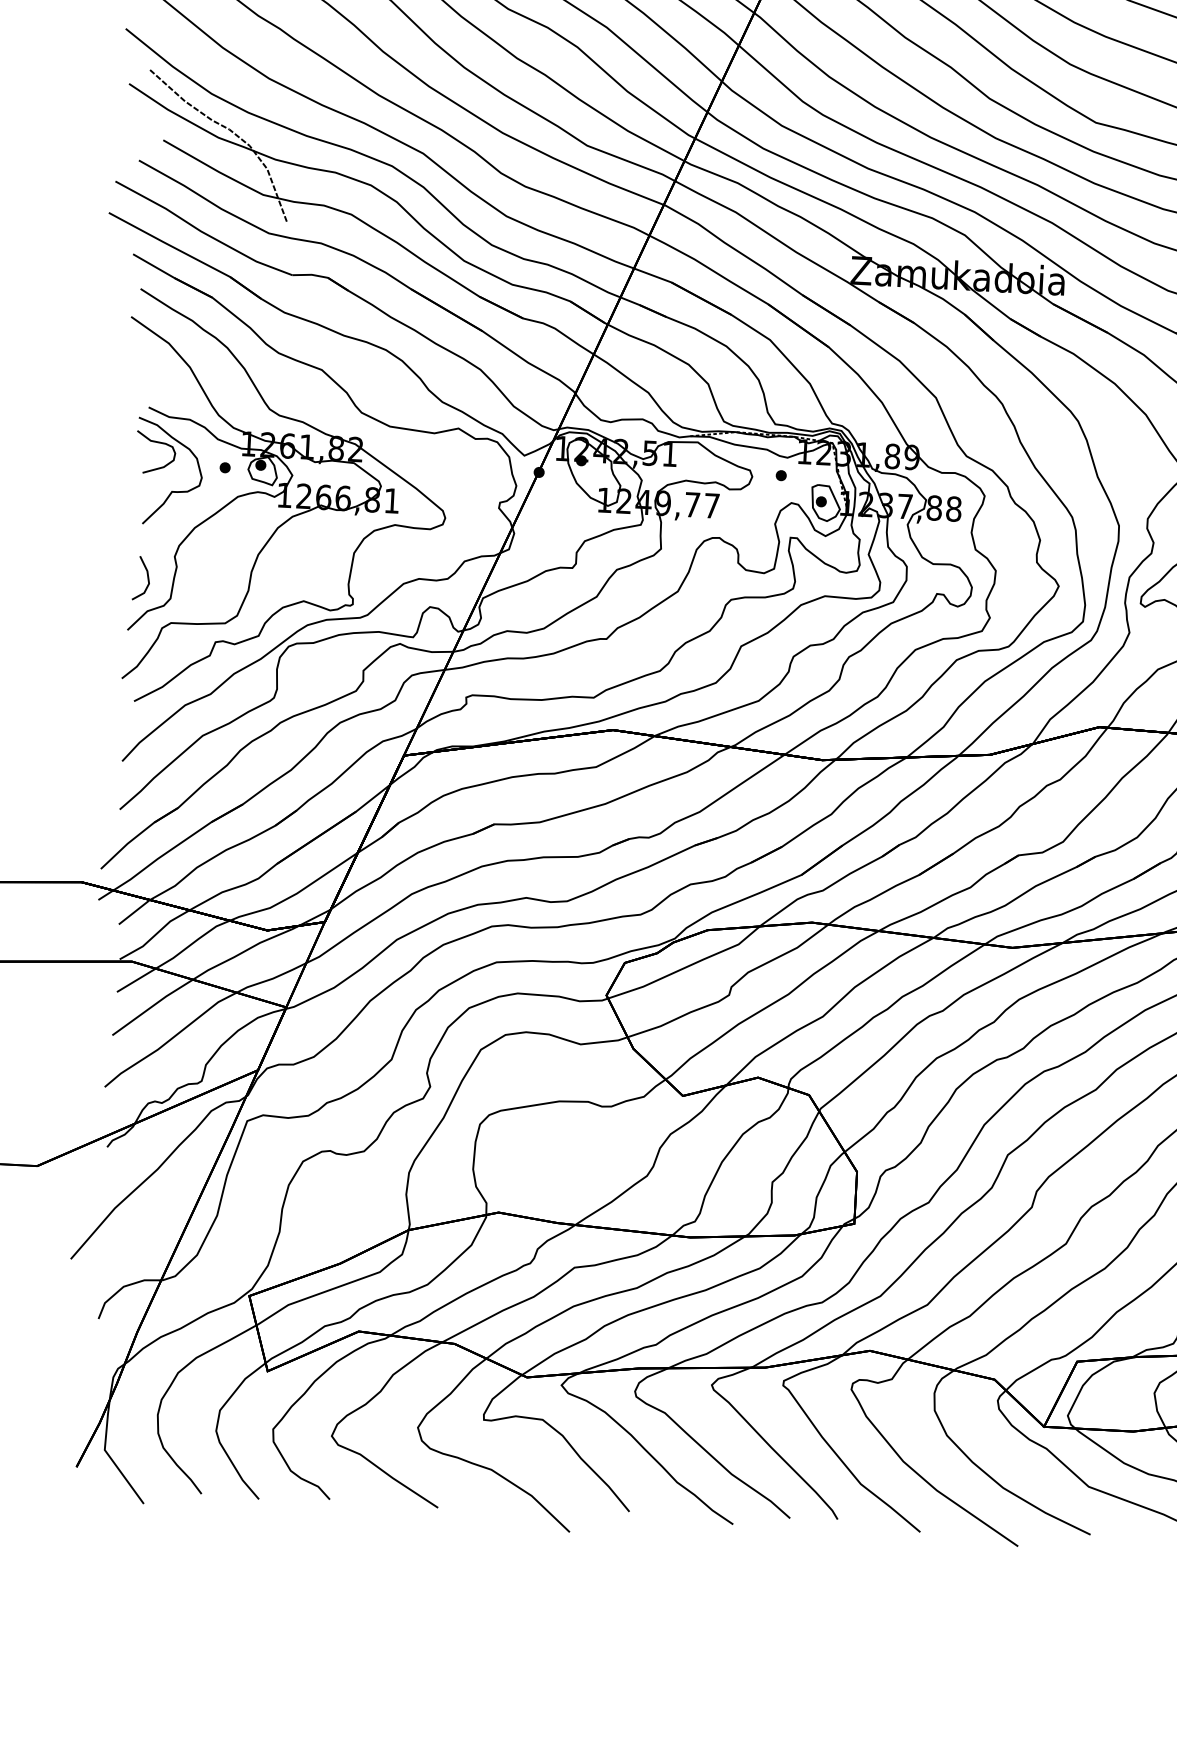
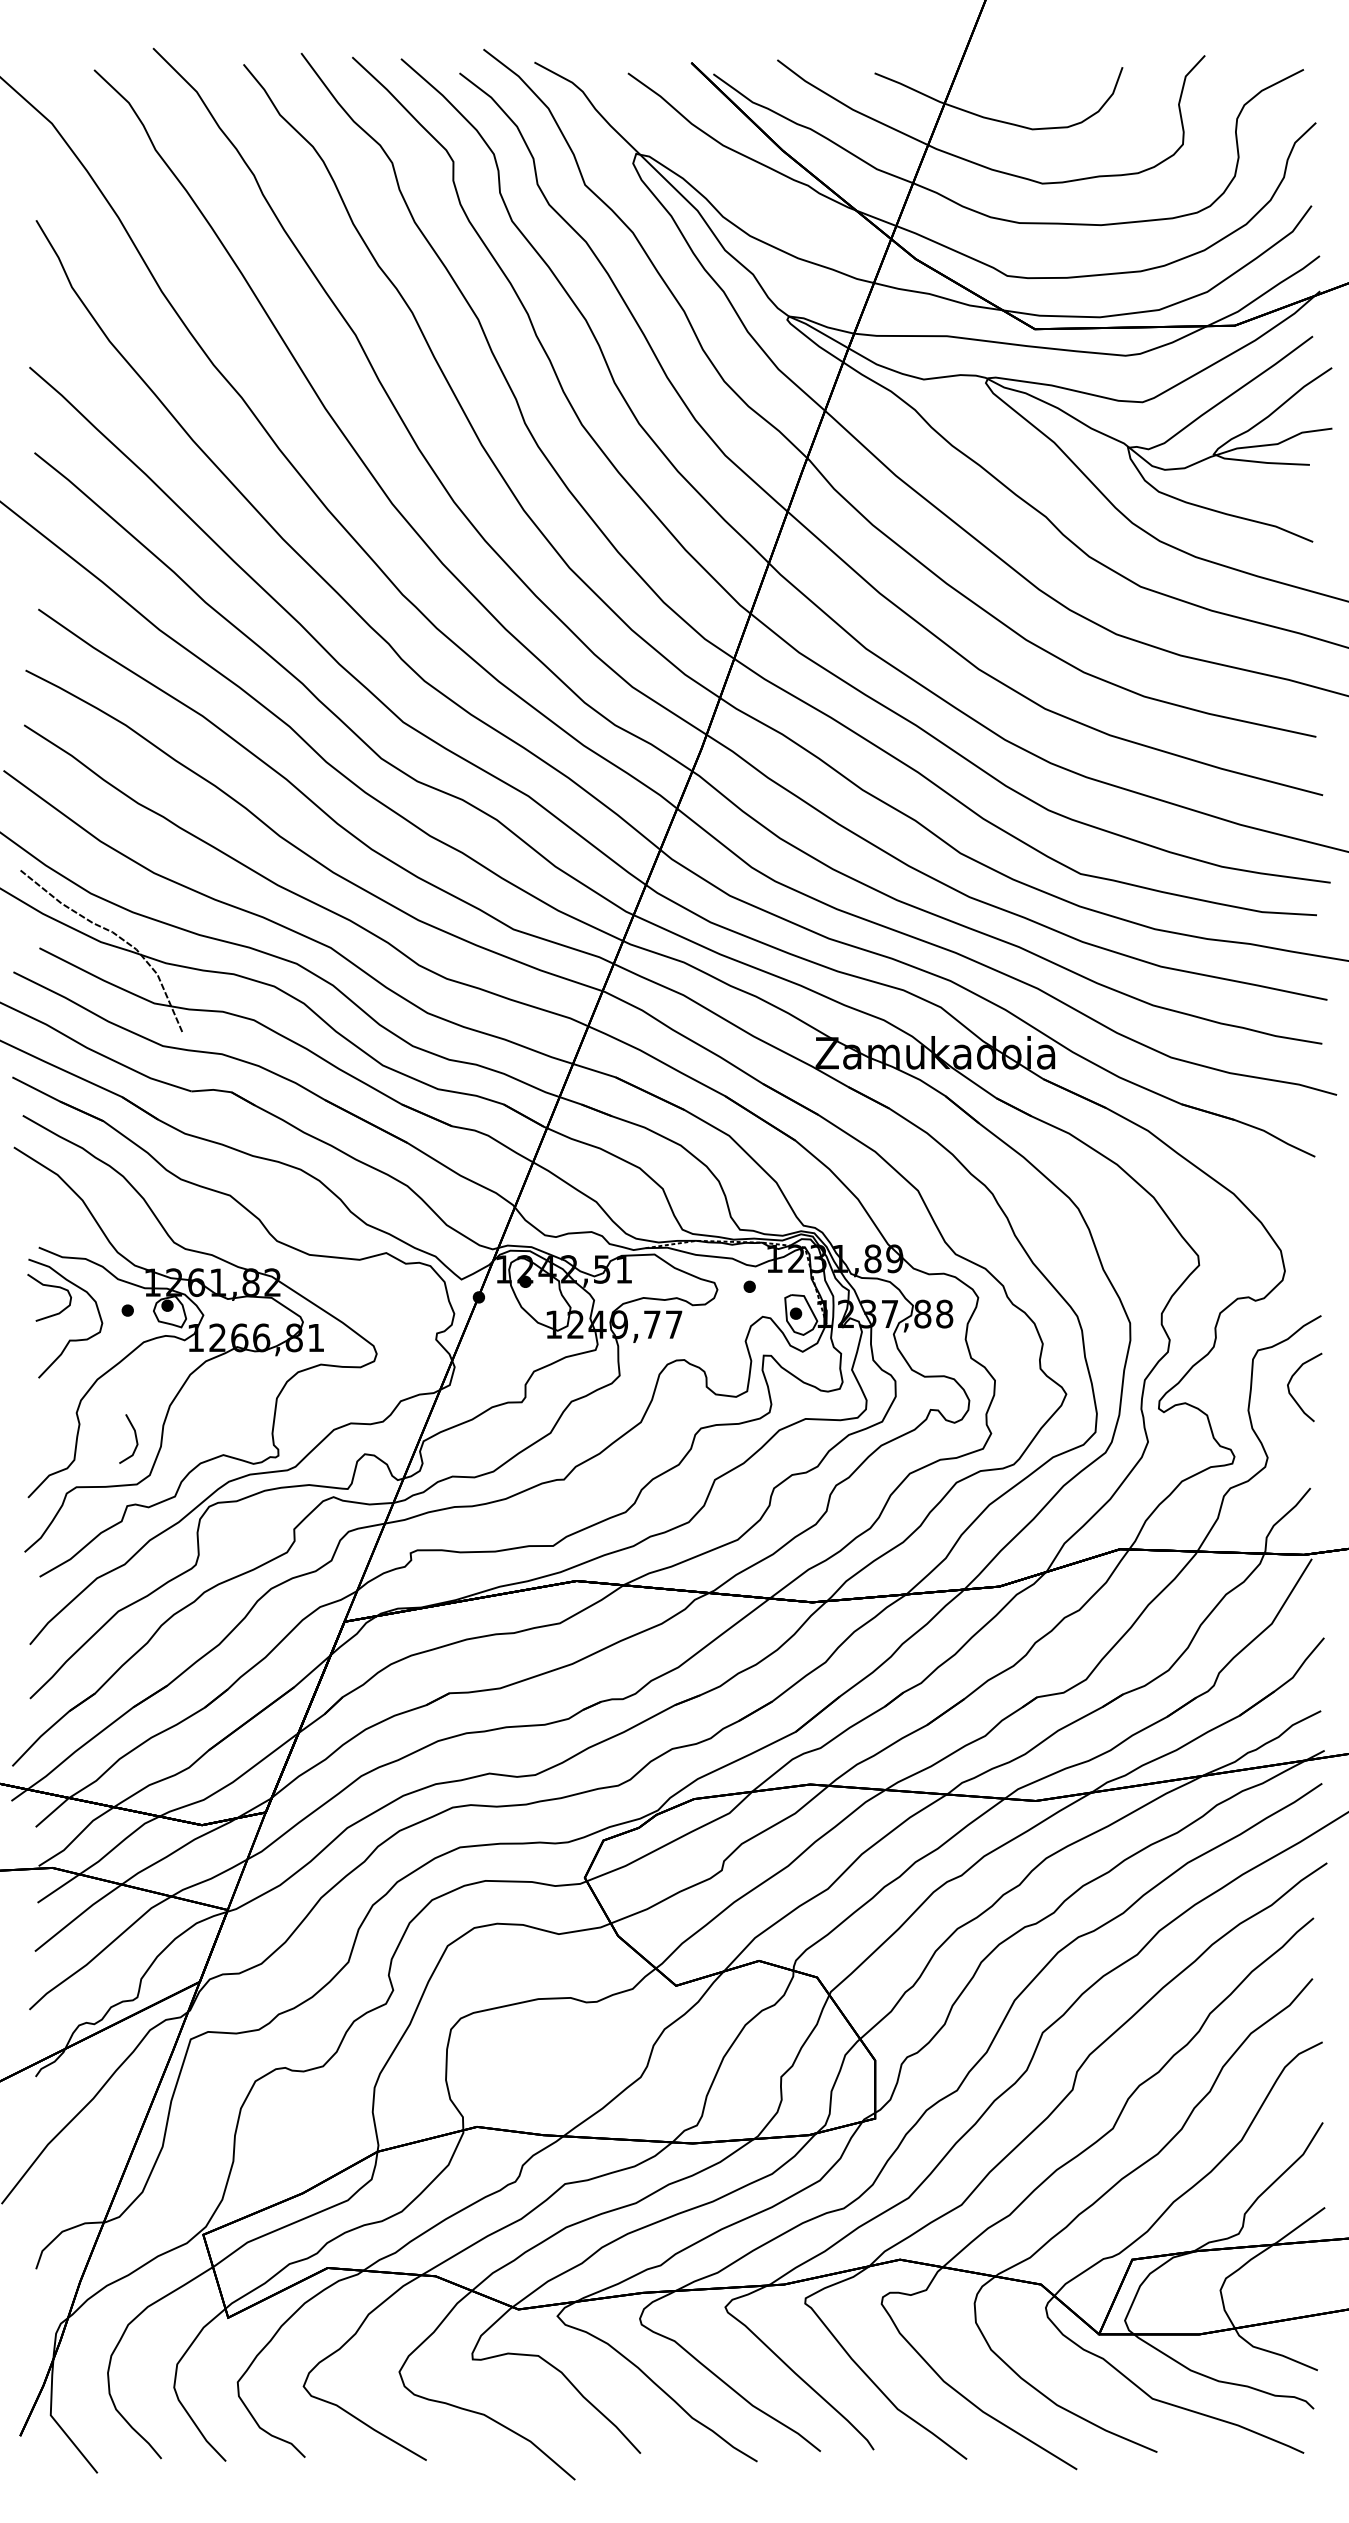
line: (147, 578) -> (135, 1438), moved

